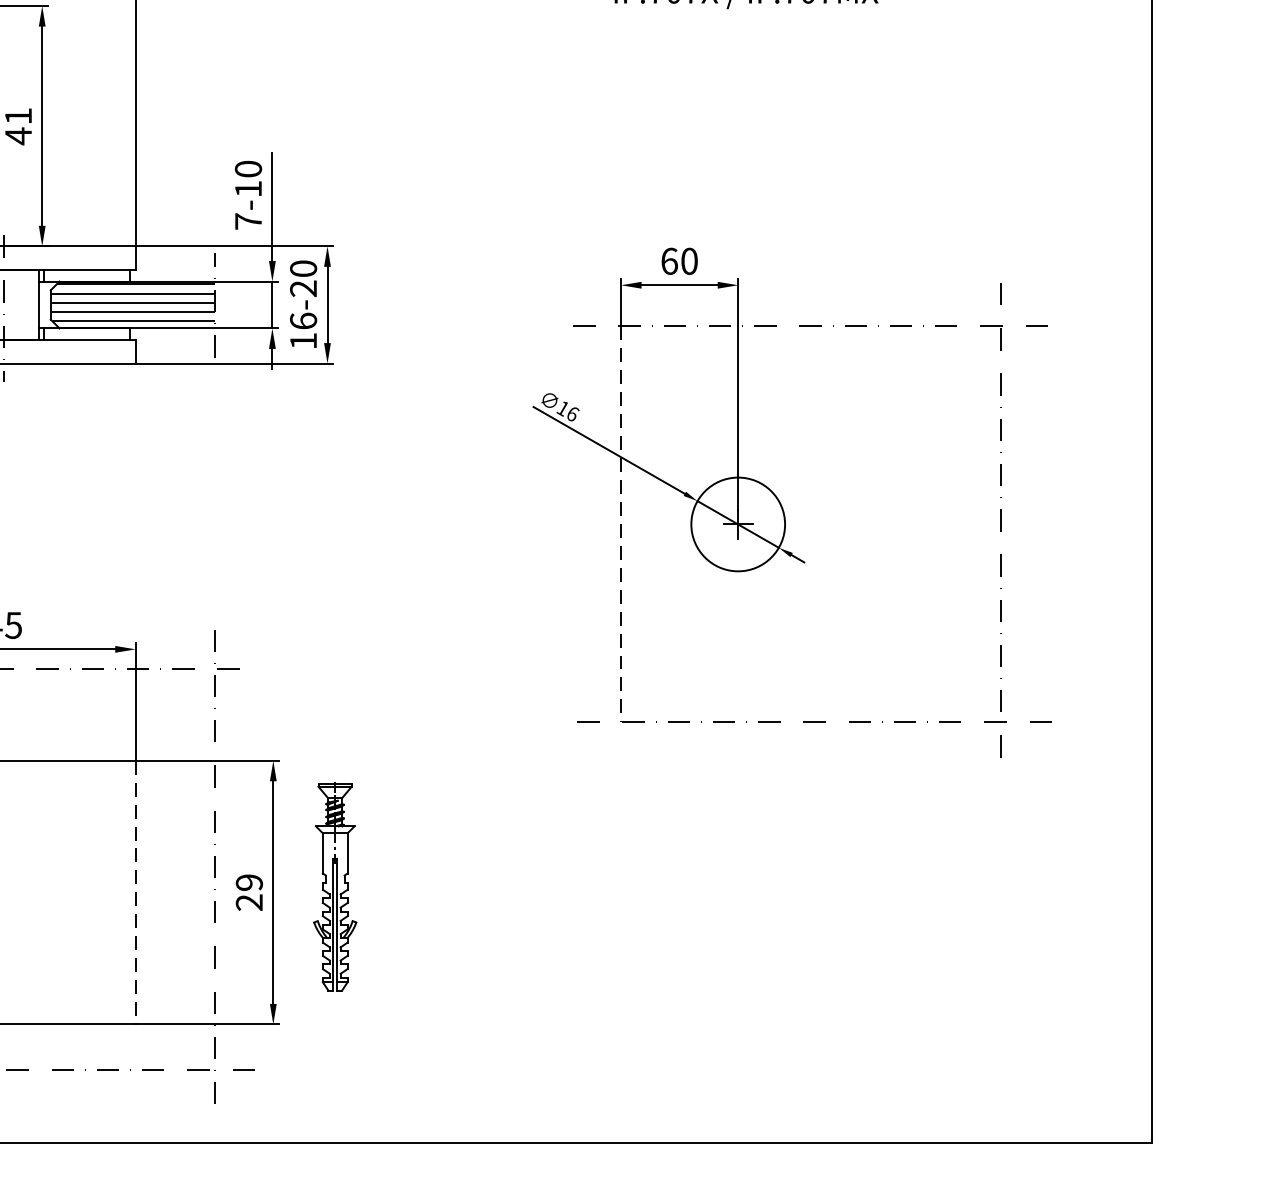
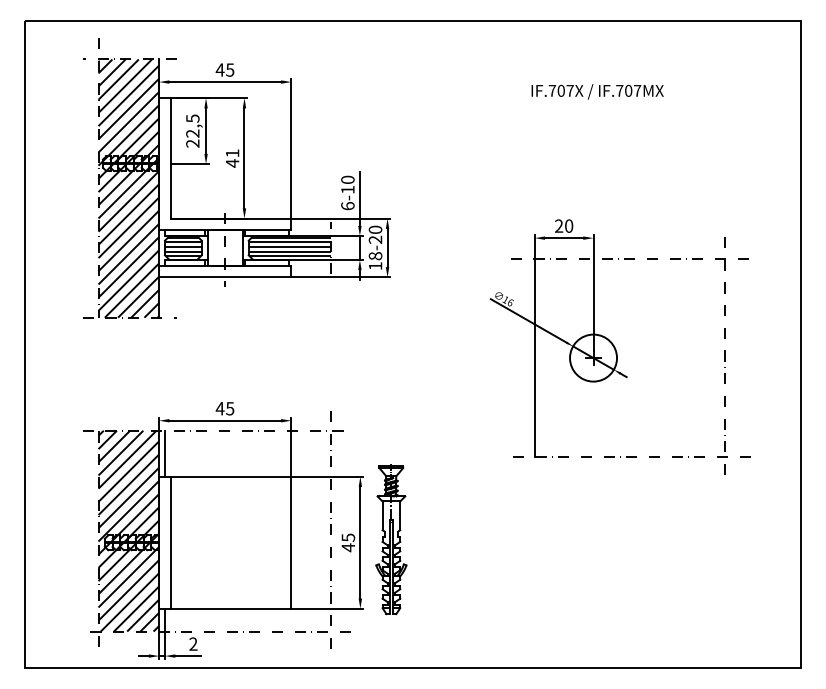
text: (247, 222) -> (347, 206), 7-10 -> 6-10
text: (670, 260) -> (559, 225), 60 -> 20
text: (303, 321) -> (375, 256), 16-20 -> 18-20
line: (620, 525) -> (534, 358), dashed -> solid
part: (335, 886) -> (391, 539), size x1.43
text: (247, 892) -> (347, 542), 29 -> 45
line: (135, 894) -> (291, 543), dashed -> solid

